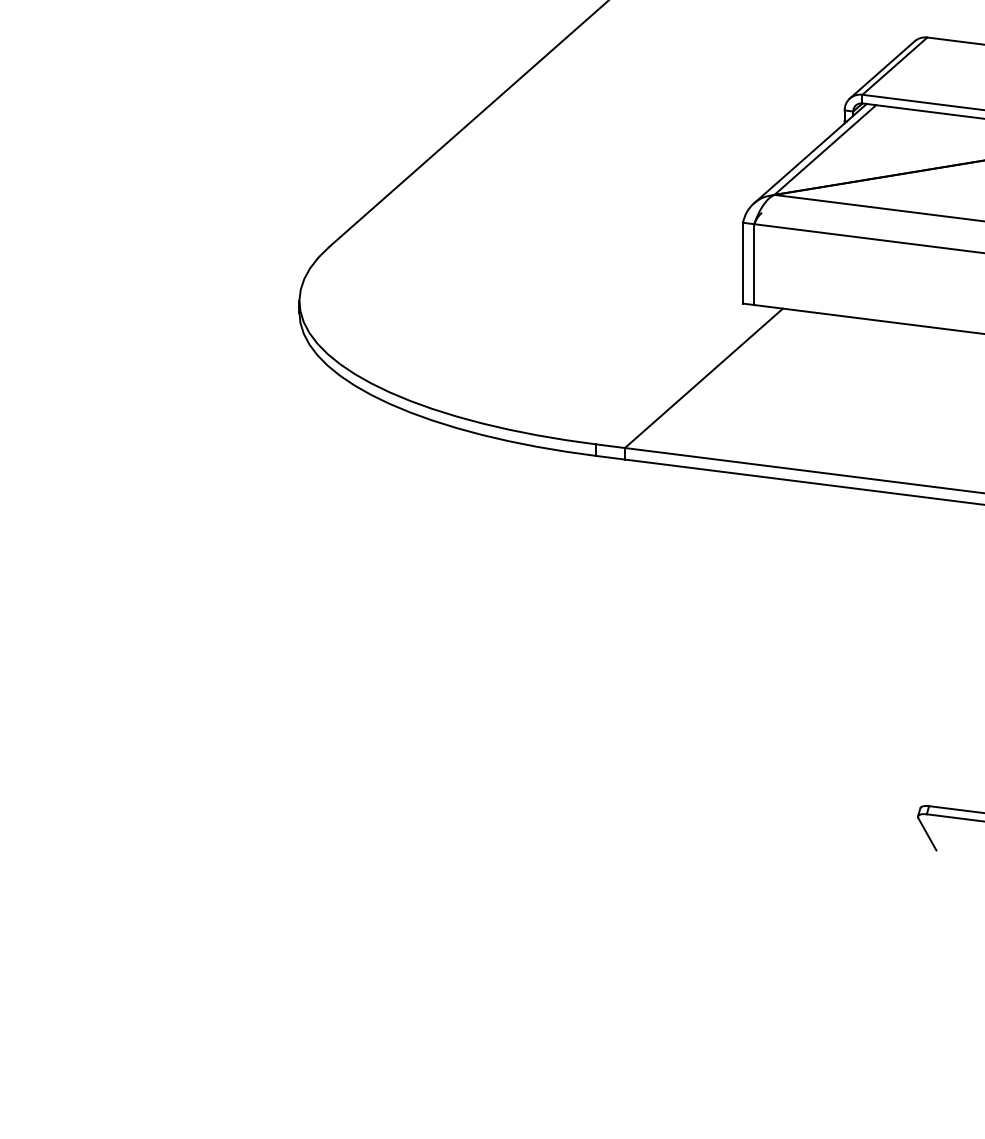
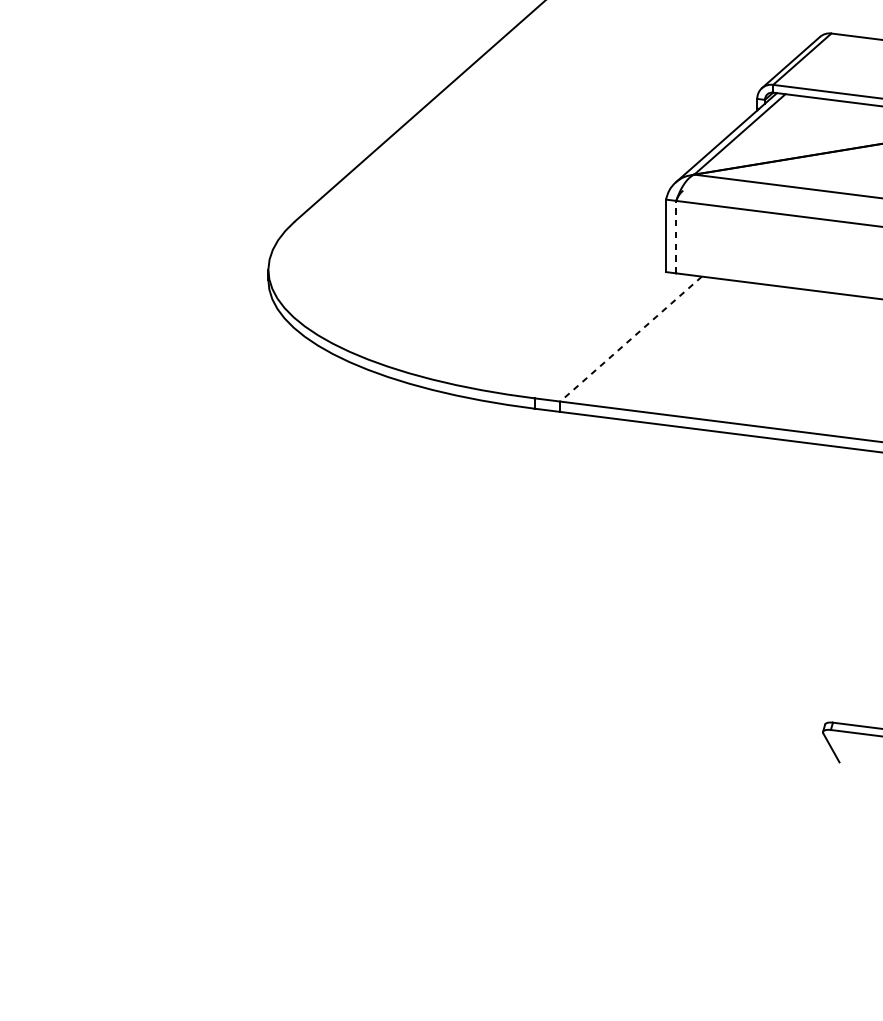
line: (754, 264) -> (676, 237), solid -> dashed
line: (703, 378) -> (630, 339), solid -> dashed

